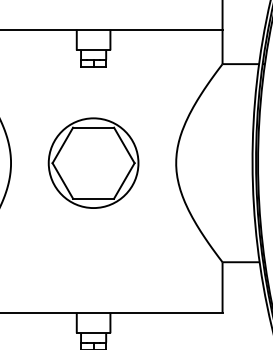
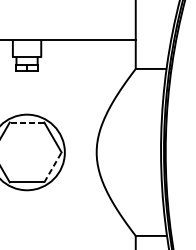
line: (93, 127) -> (26, 122), solid -> dashed
line: (124, 180) -> (53, 167), solid -> dashed

